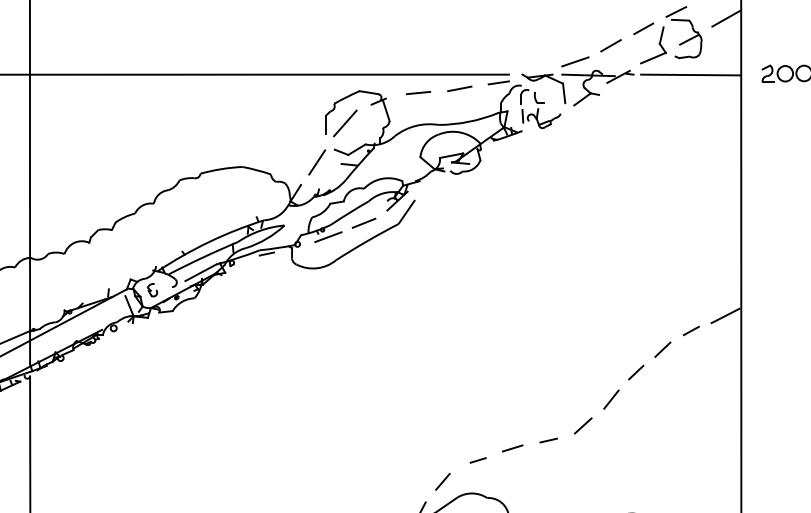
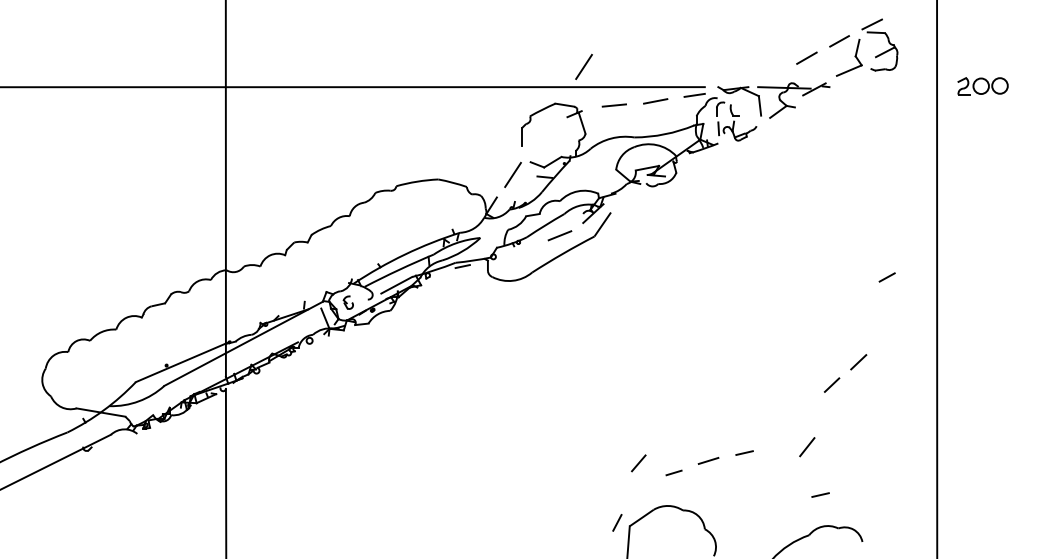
line: (726, 19) -> (922, 31), removed
line: (387, 54) -> (583, 66), added
line: (575, 61) -> (771, 73), removed
line: (690, 75) -> (886, 87), removed
line: (344, 123) -> (540, 135), removed
line: (328, 237) -> (524, 249), removed
line: (725, 316) -> (921, 328), removed
line: (690, 331) -> (886, 277), moved
line: (611, 400) -> (807, 447), moved
line: (582, 425) -> (778, 437), removed
line: (442, 482) -> (638, 463), moved
line: (624, 482) -> (820, 494), added

